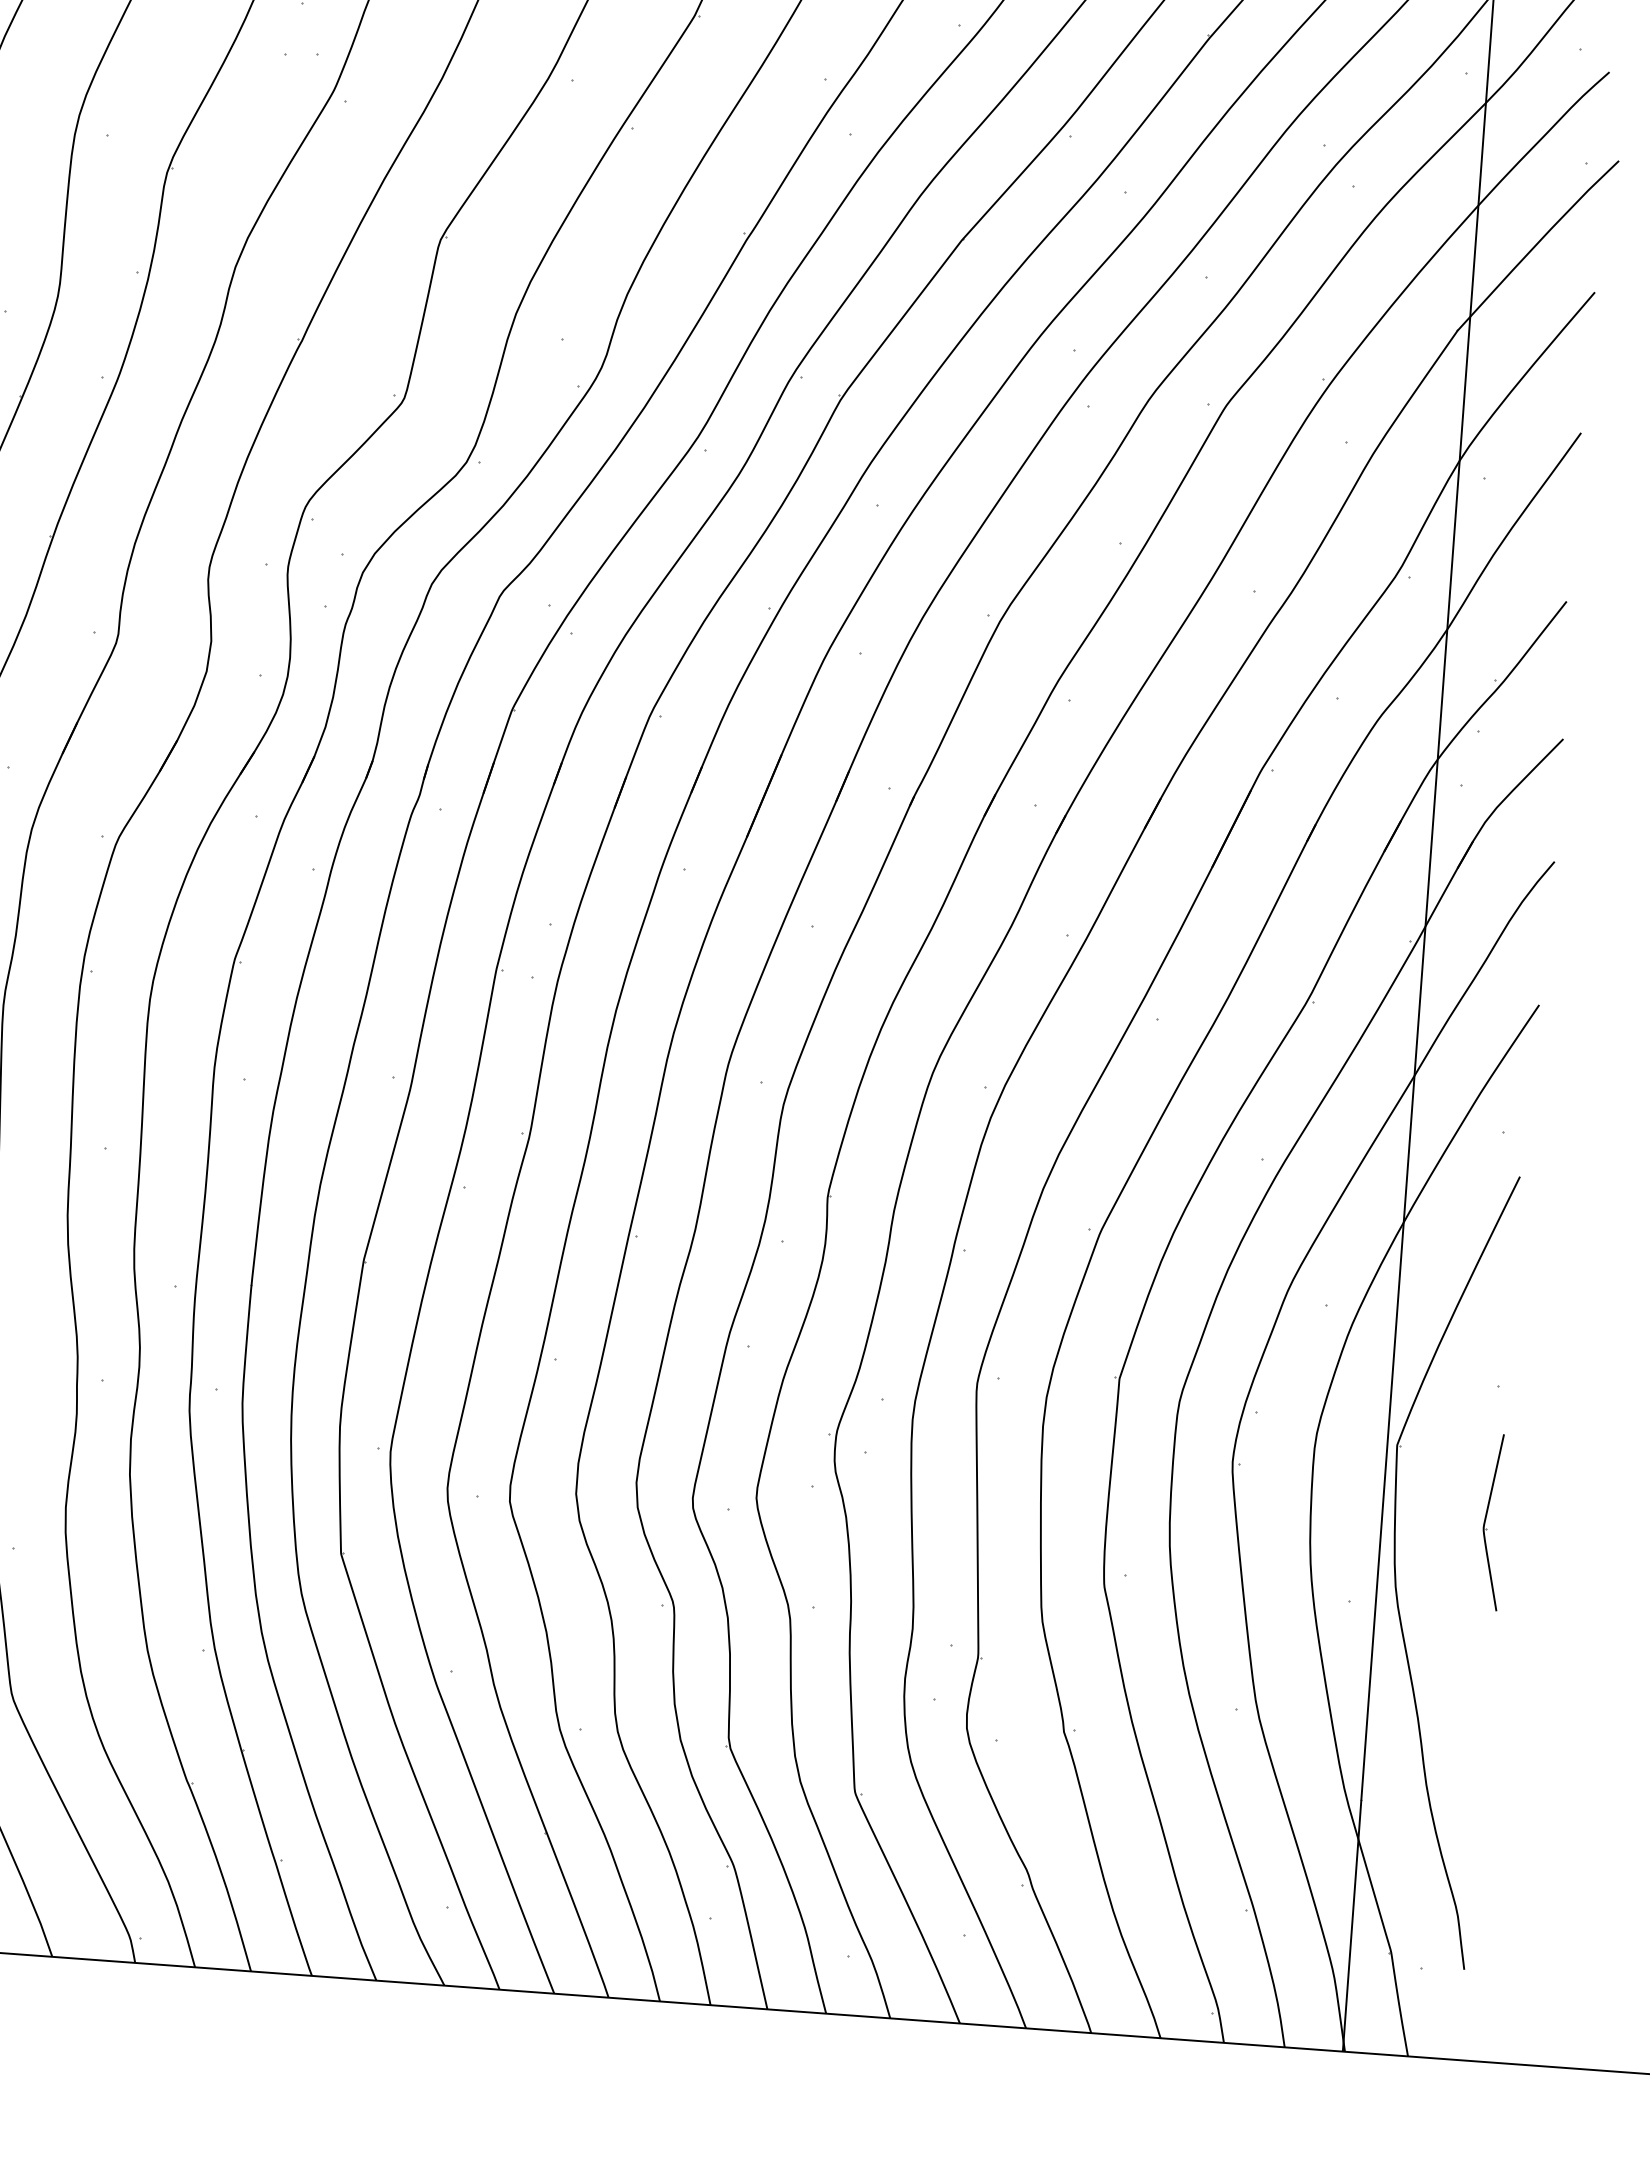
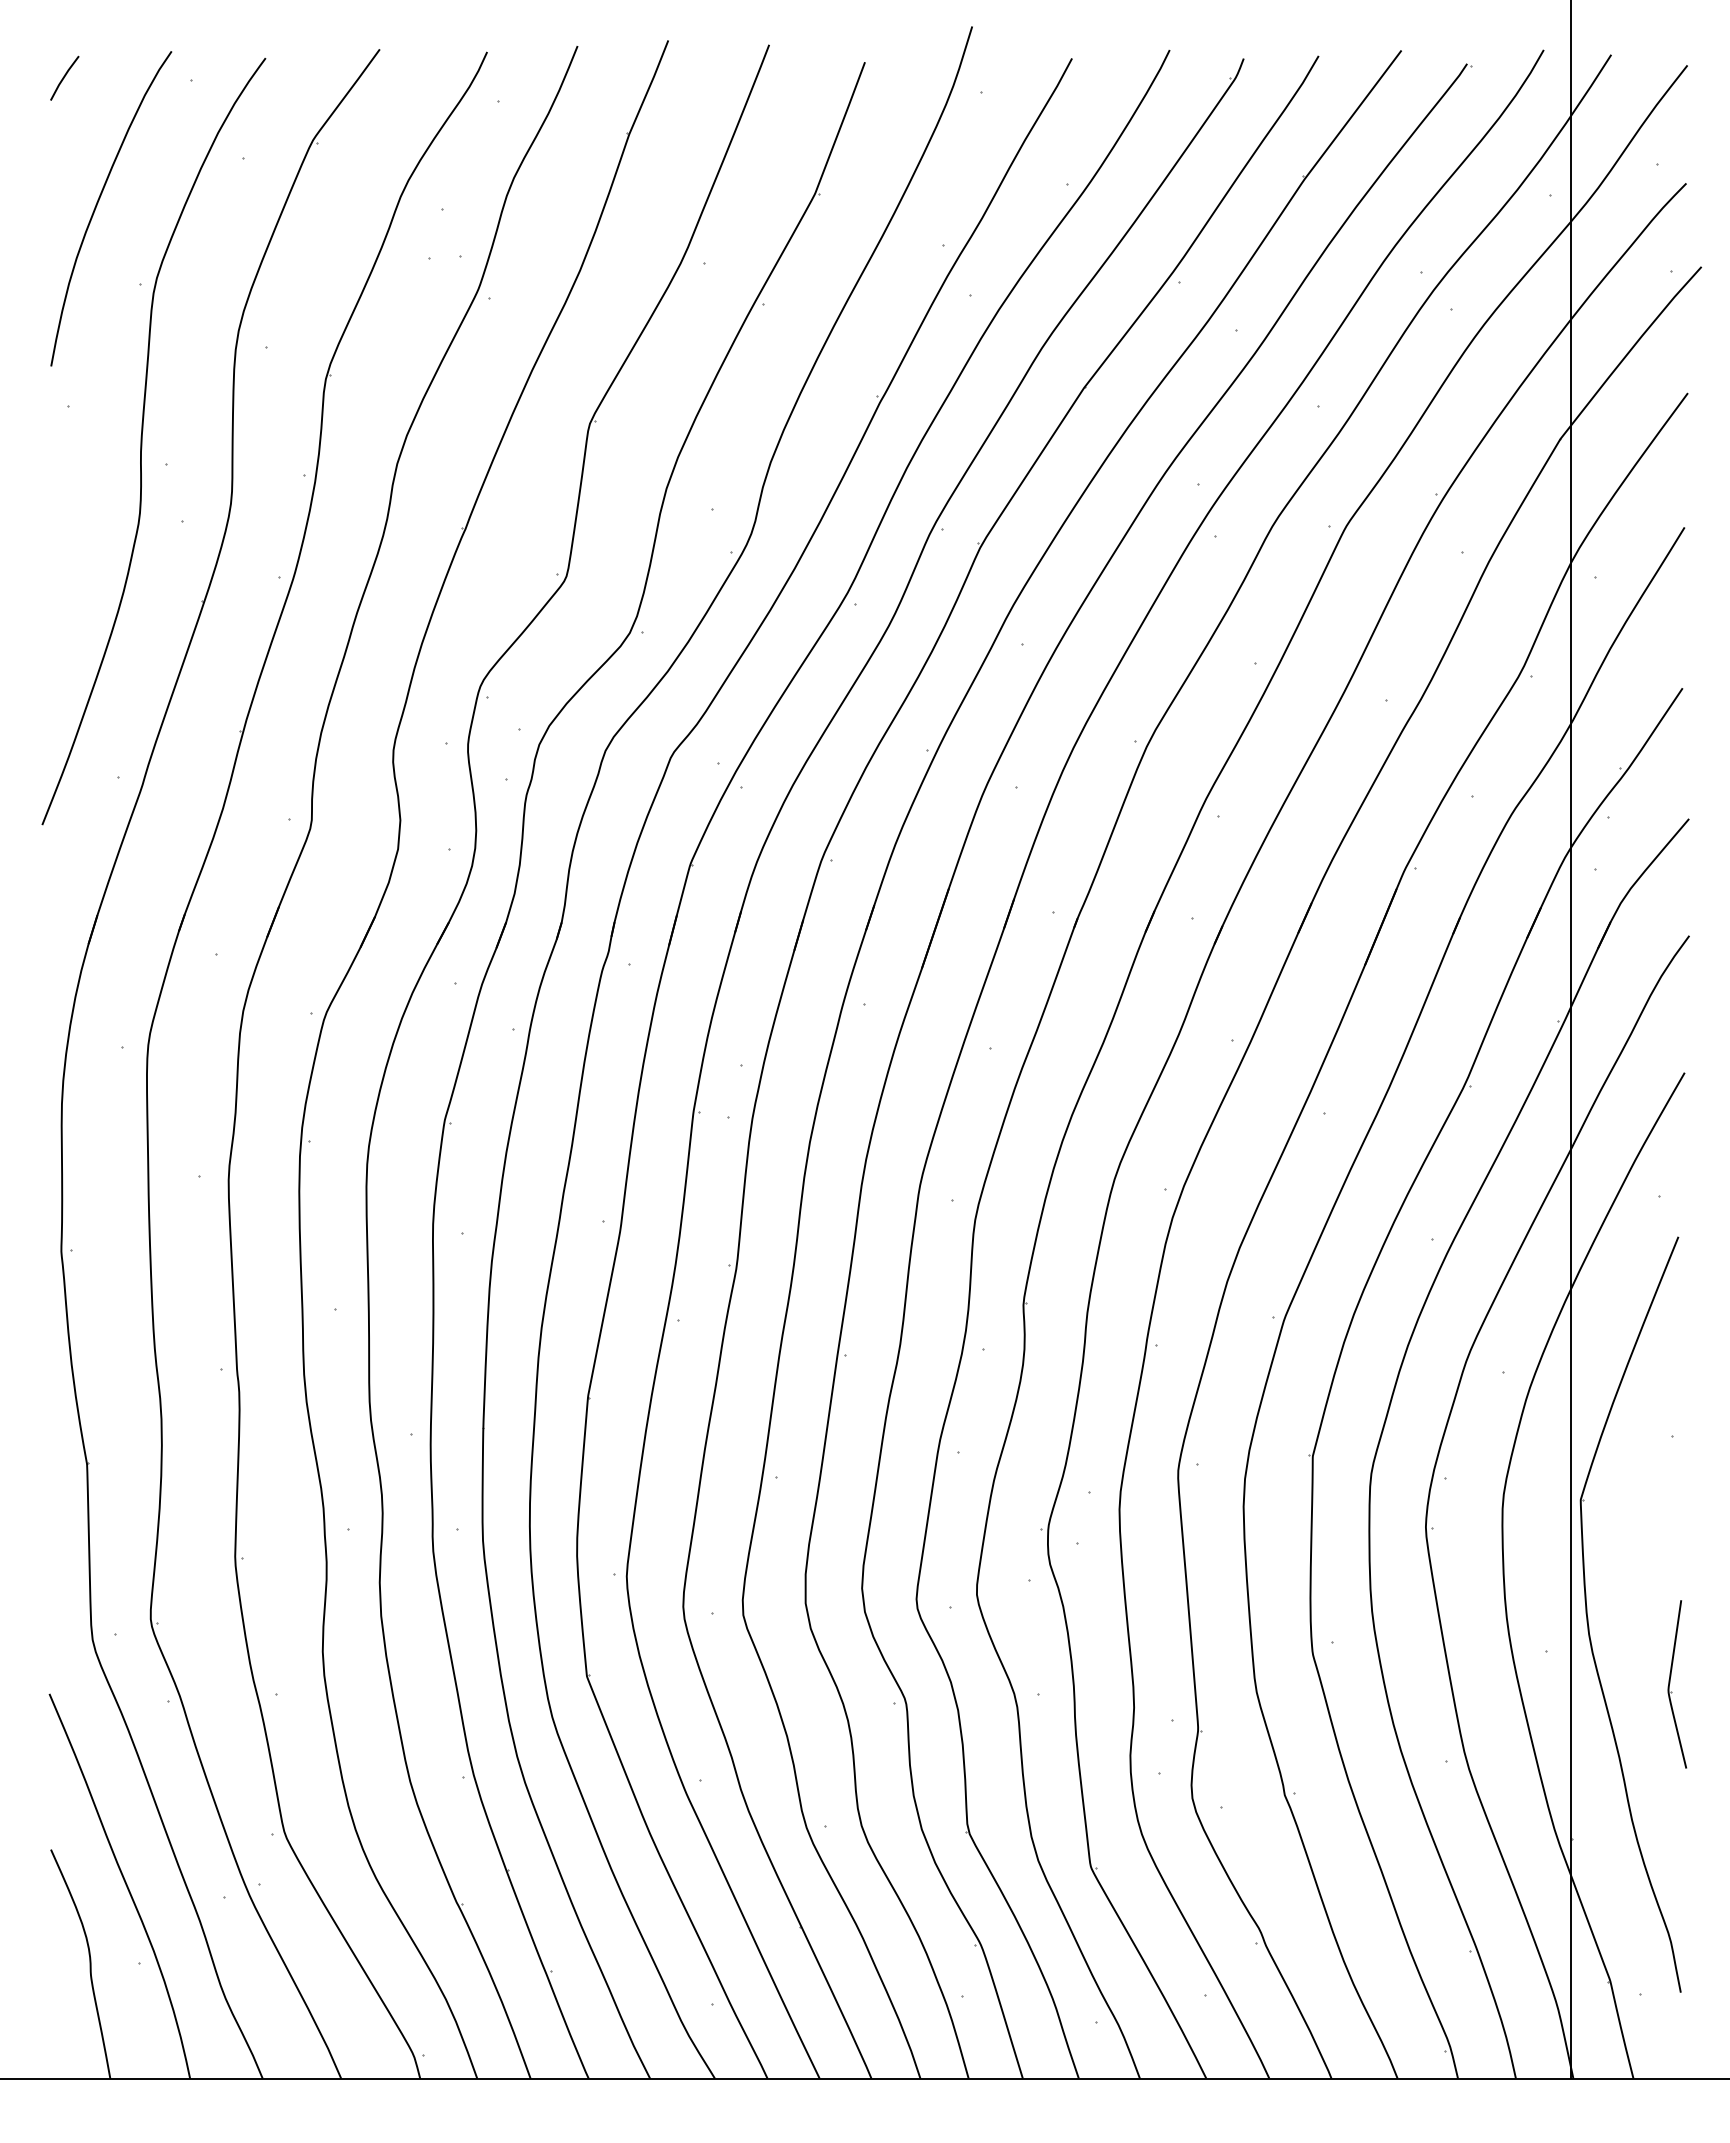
part: (1486, 1520) -> (1670, 1683), moved

